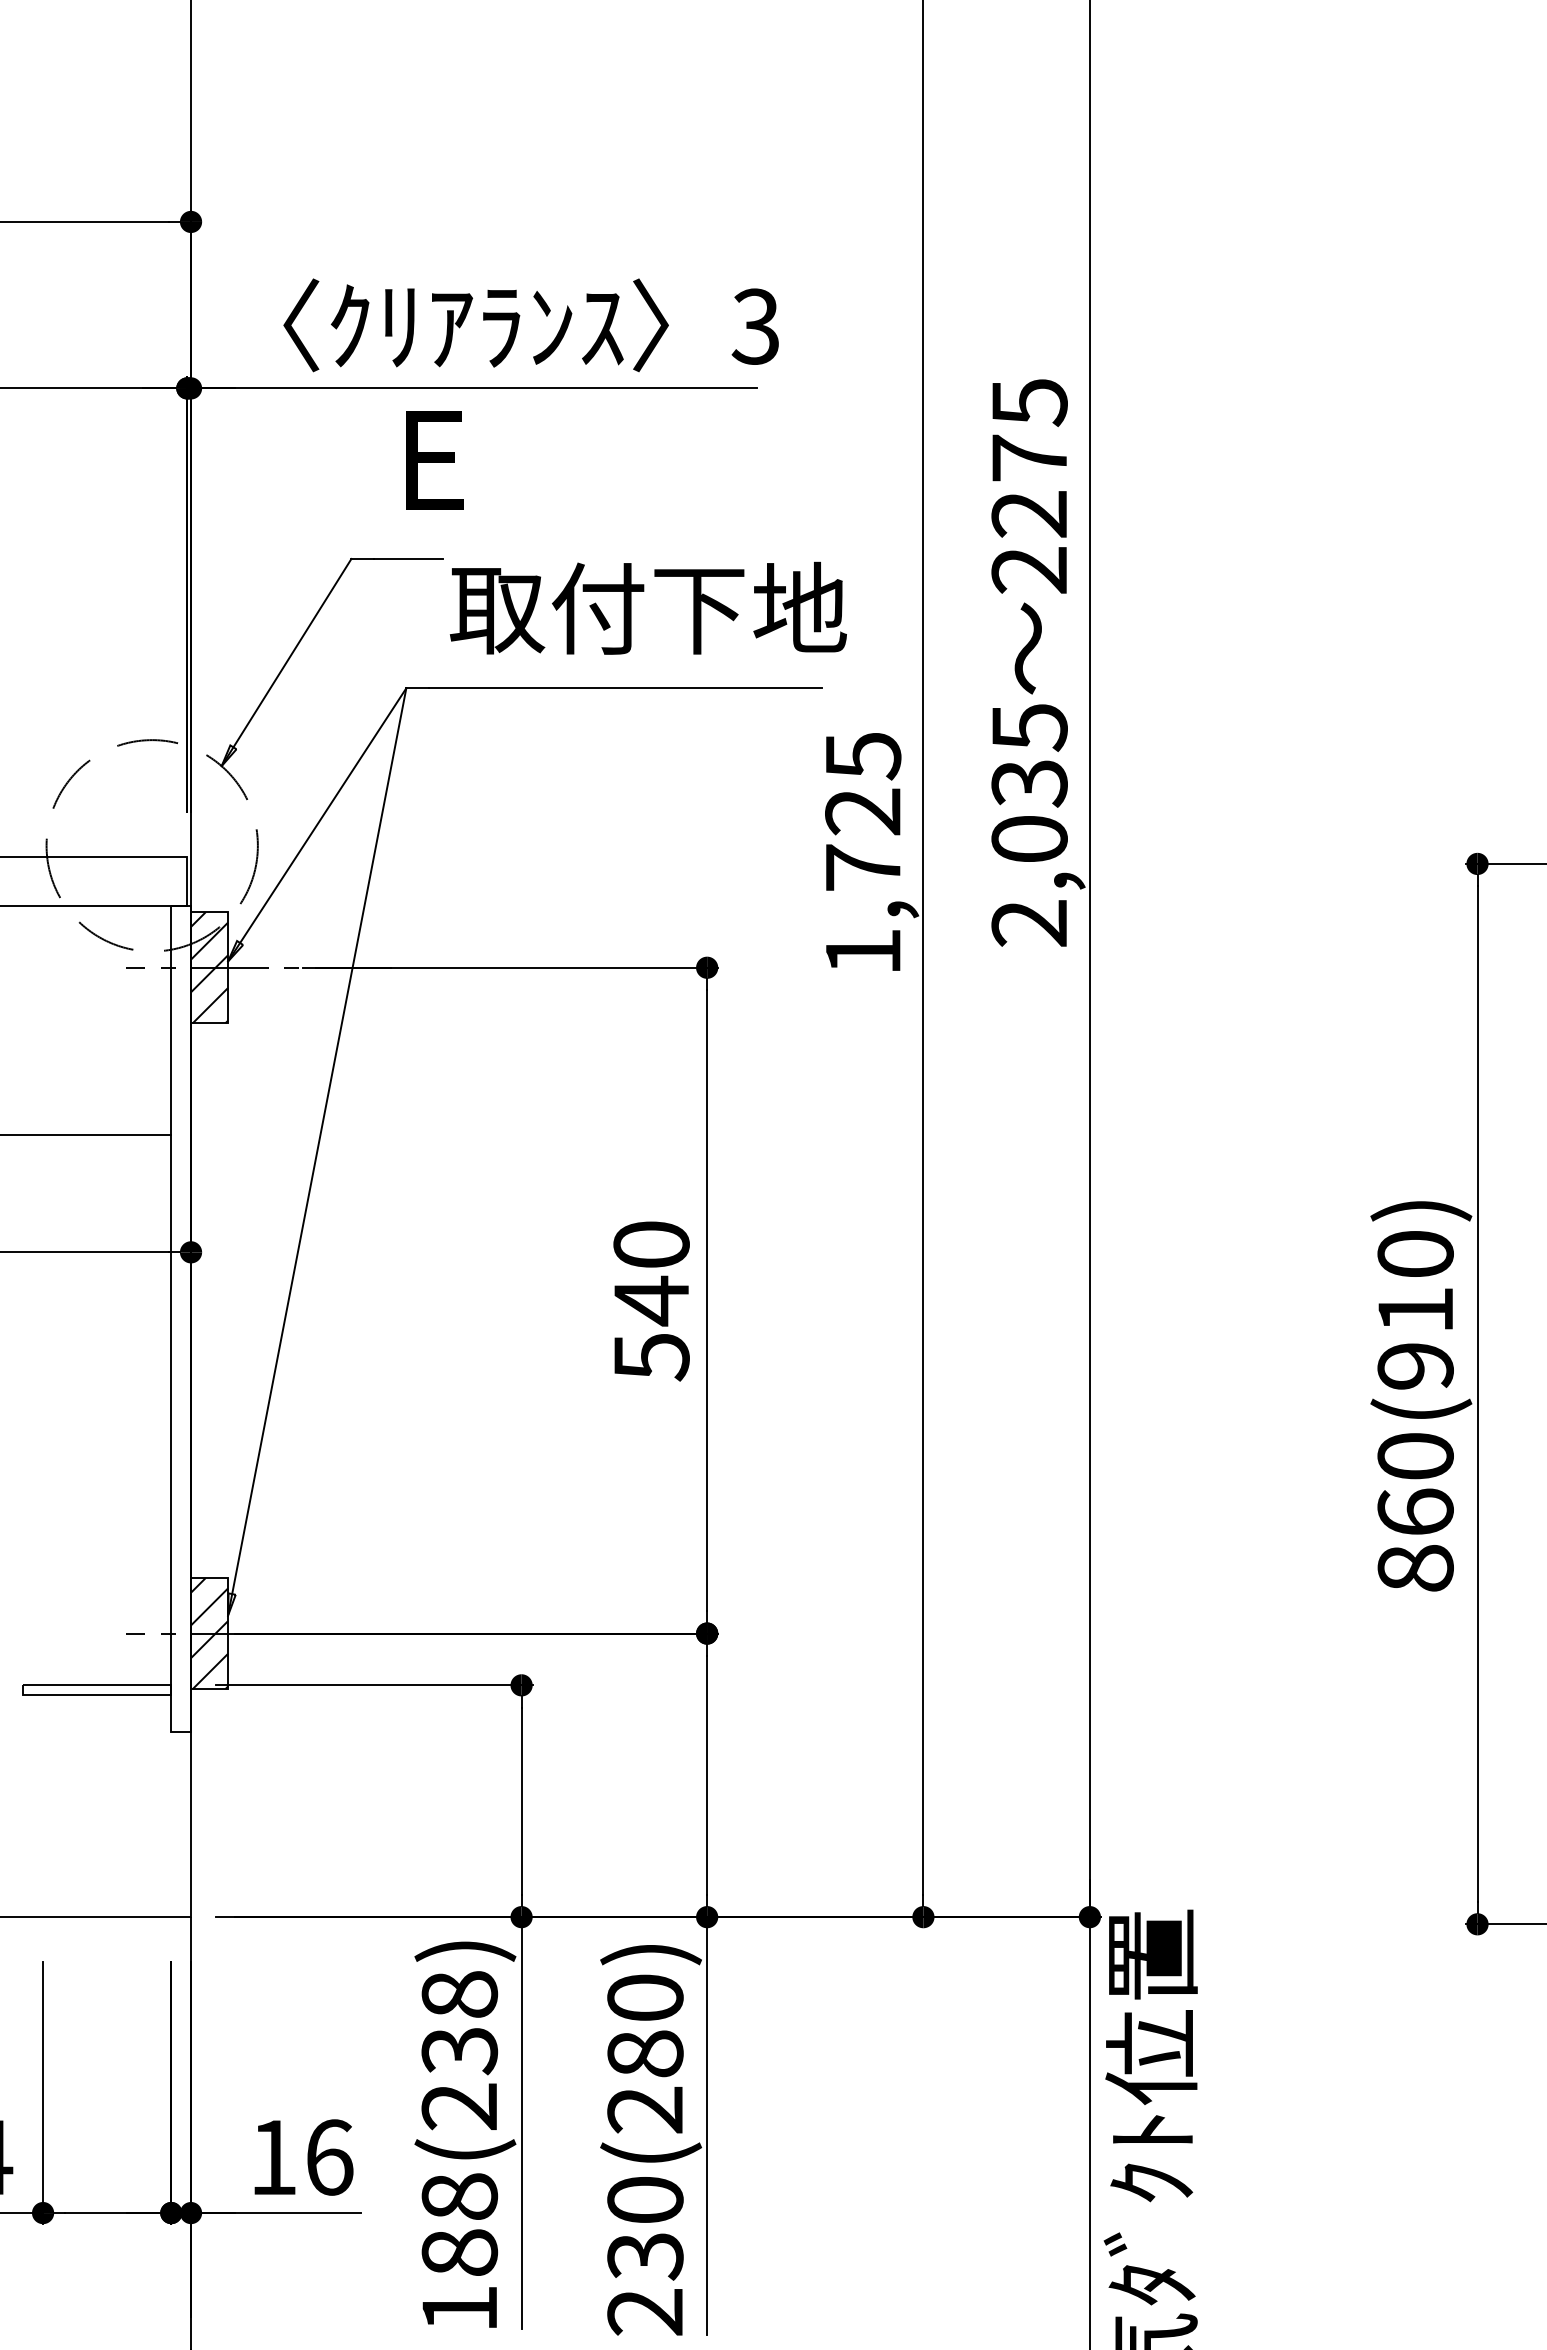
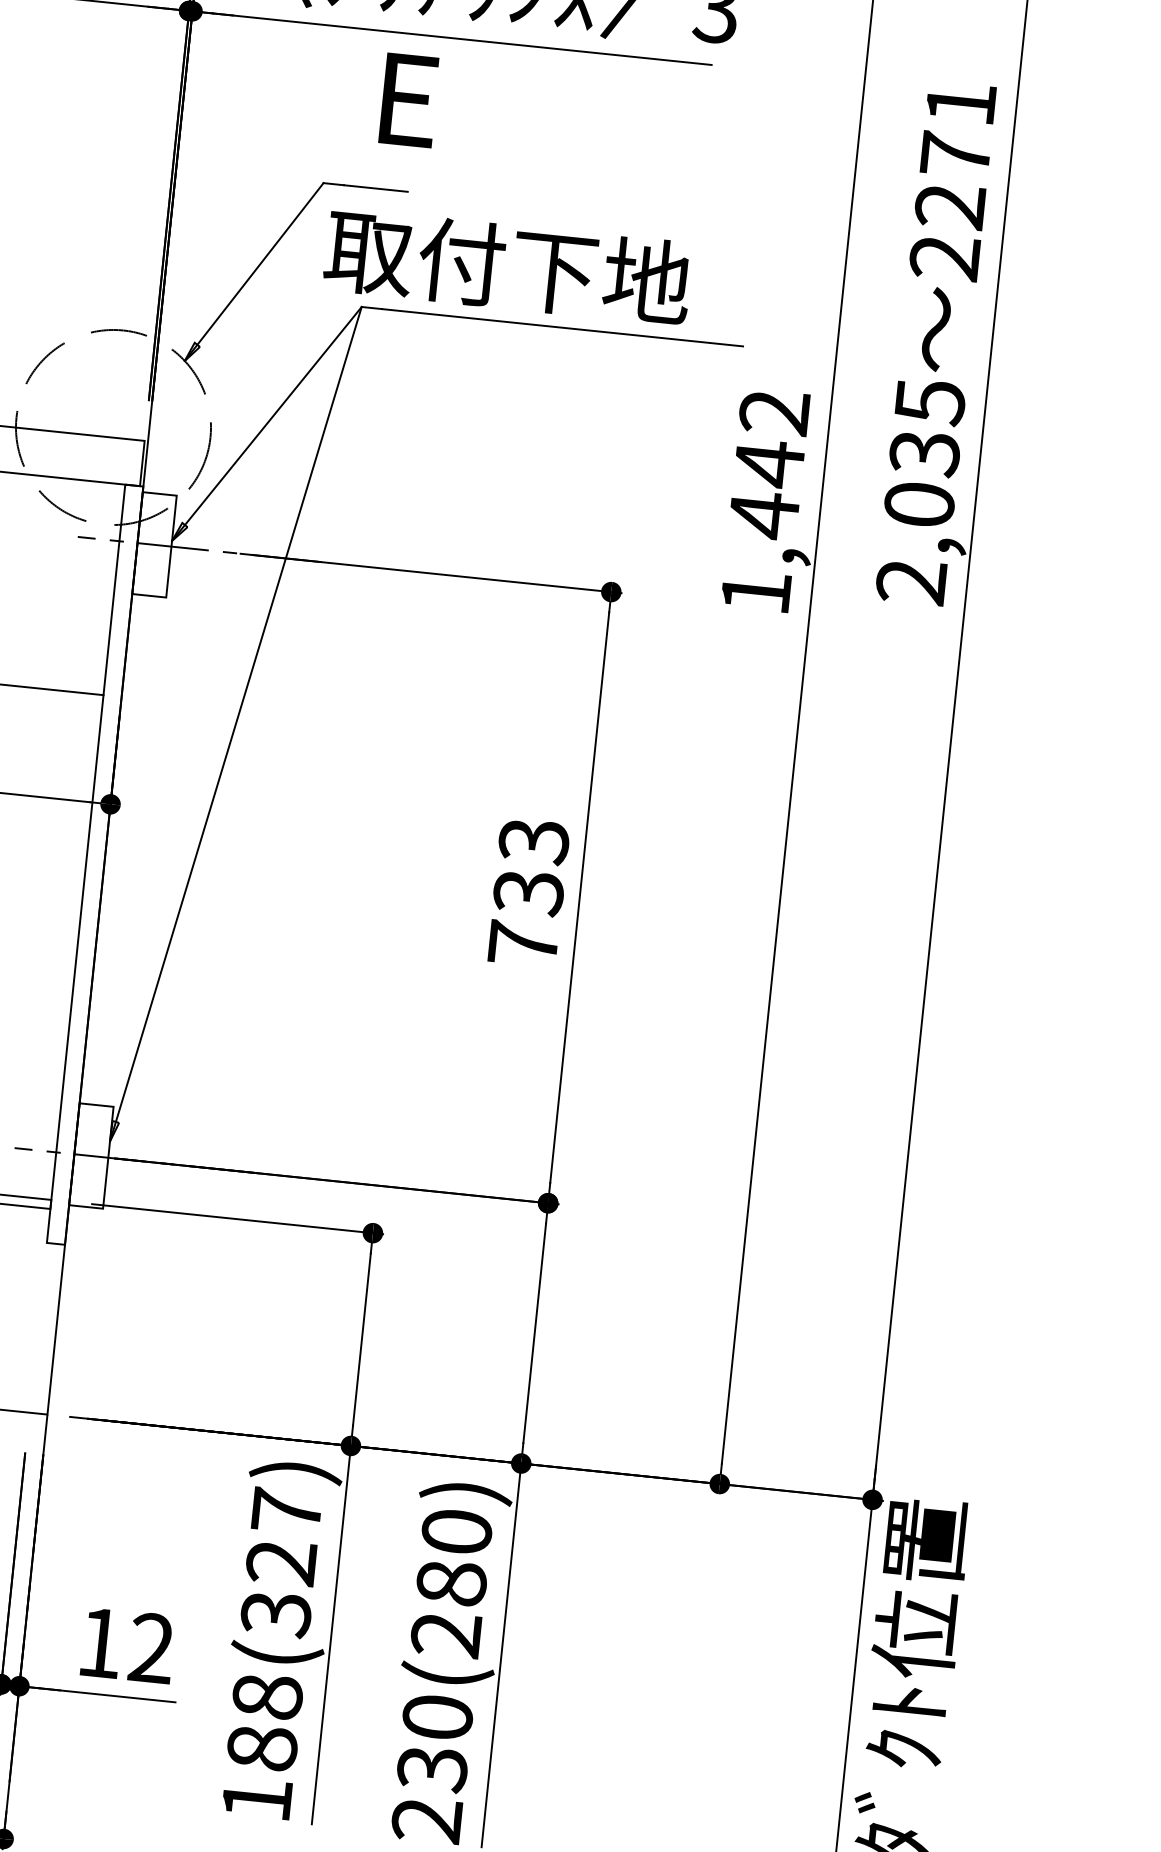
text: (1029, 403) -> (960, 104), 2275 -> 2271
text: (647, 607) -> (507, 265), moved
text: (863, 812) -> (769, 464), 1,725 -> 1,442
hatch: (209, 967) -> (154, 544), removed
text: (651, 1301) -> (528, 893), 540 -> 733
hatch: (209, 1633) -> (91, 1155), removed
text: (459, 2051) -> (281, 1563), 188(238) -> 188(327)
text: (329, 2157) -> (151, 1648), 16 -> 12

